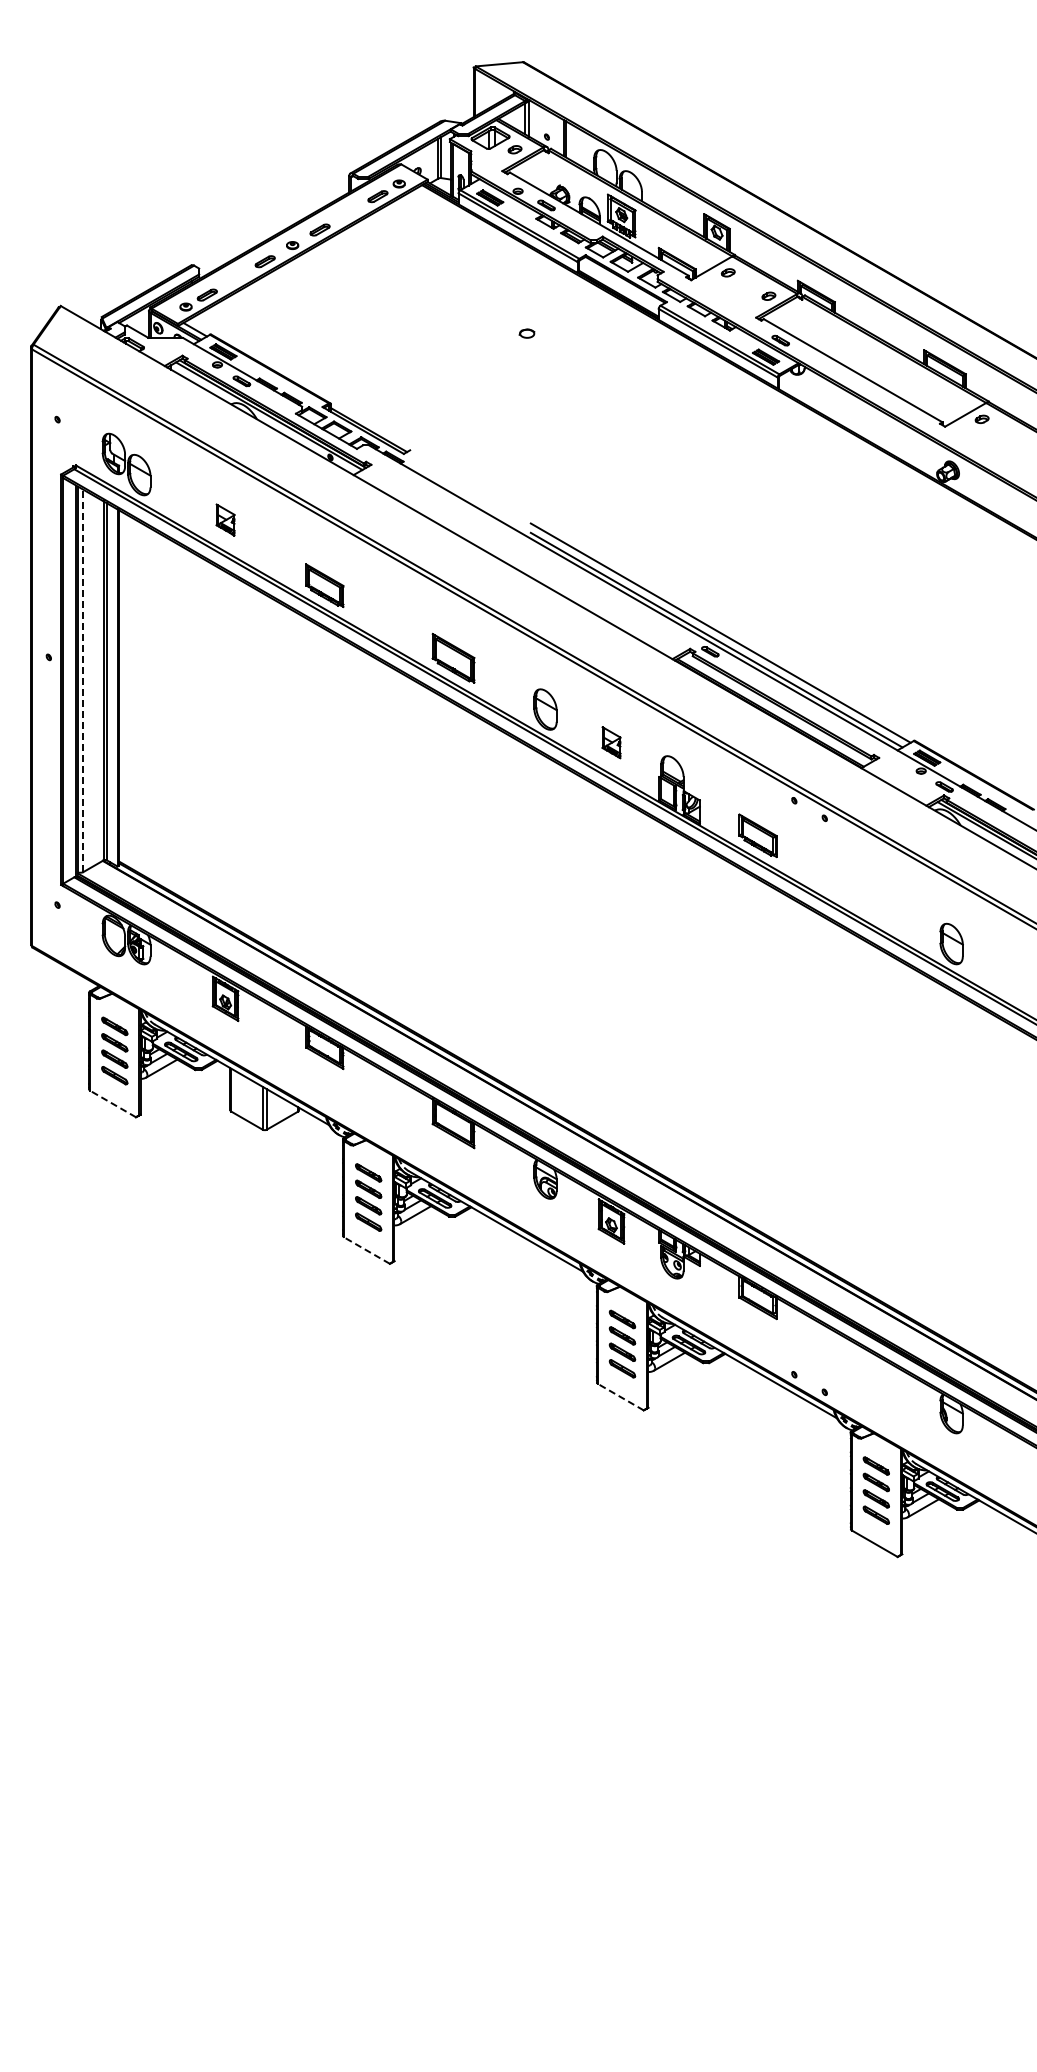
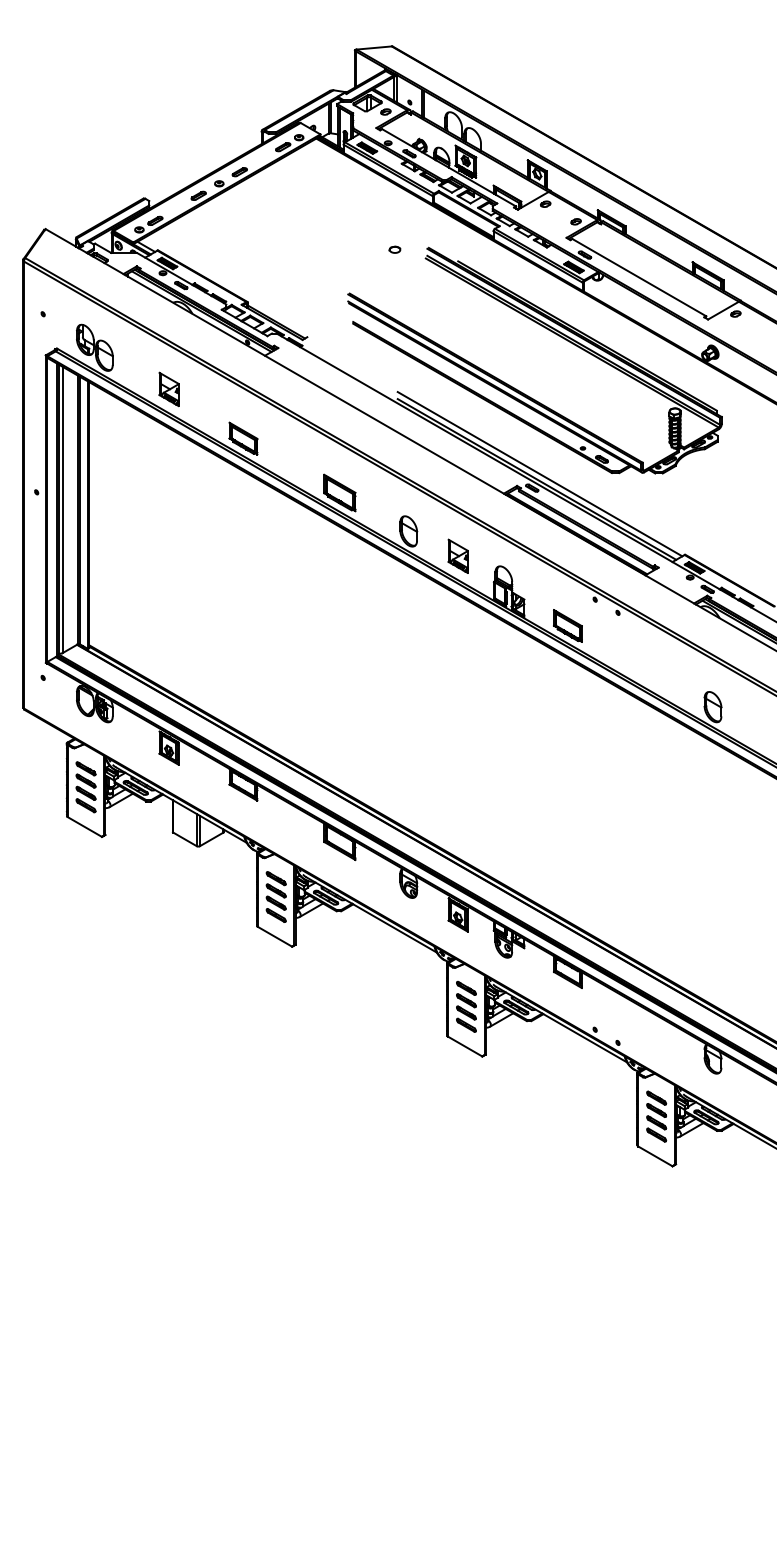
part: (732, 441) -> (548, 330), added
part: (225, 519) -> (168, 389), size x1.43
line: (83, 680) -> (62, 509), dashed -> solid
part: (611, 742) -> (458, 556), size x1.43
line: (112, 1103) -> (84, 826), dashed -> solid
line: (366, 1250) -> (274, 936), dashed -> solid
line: (620, 1396) -> (464, 1046), dashed -> solid

